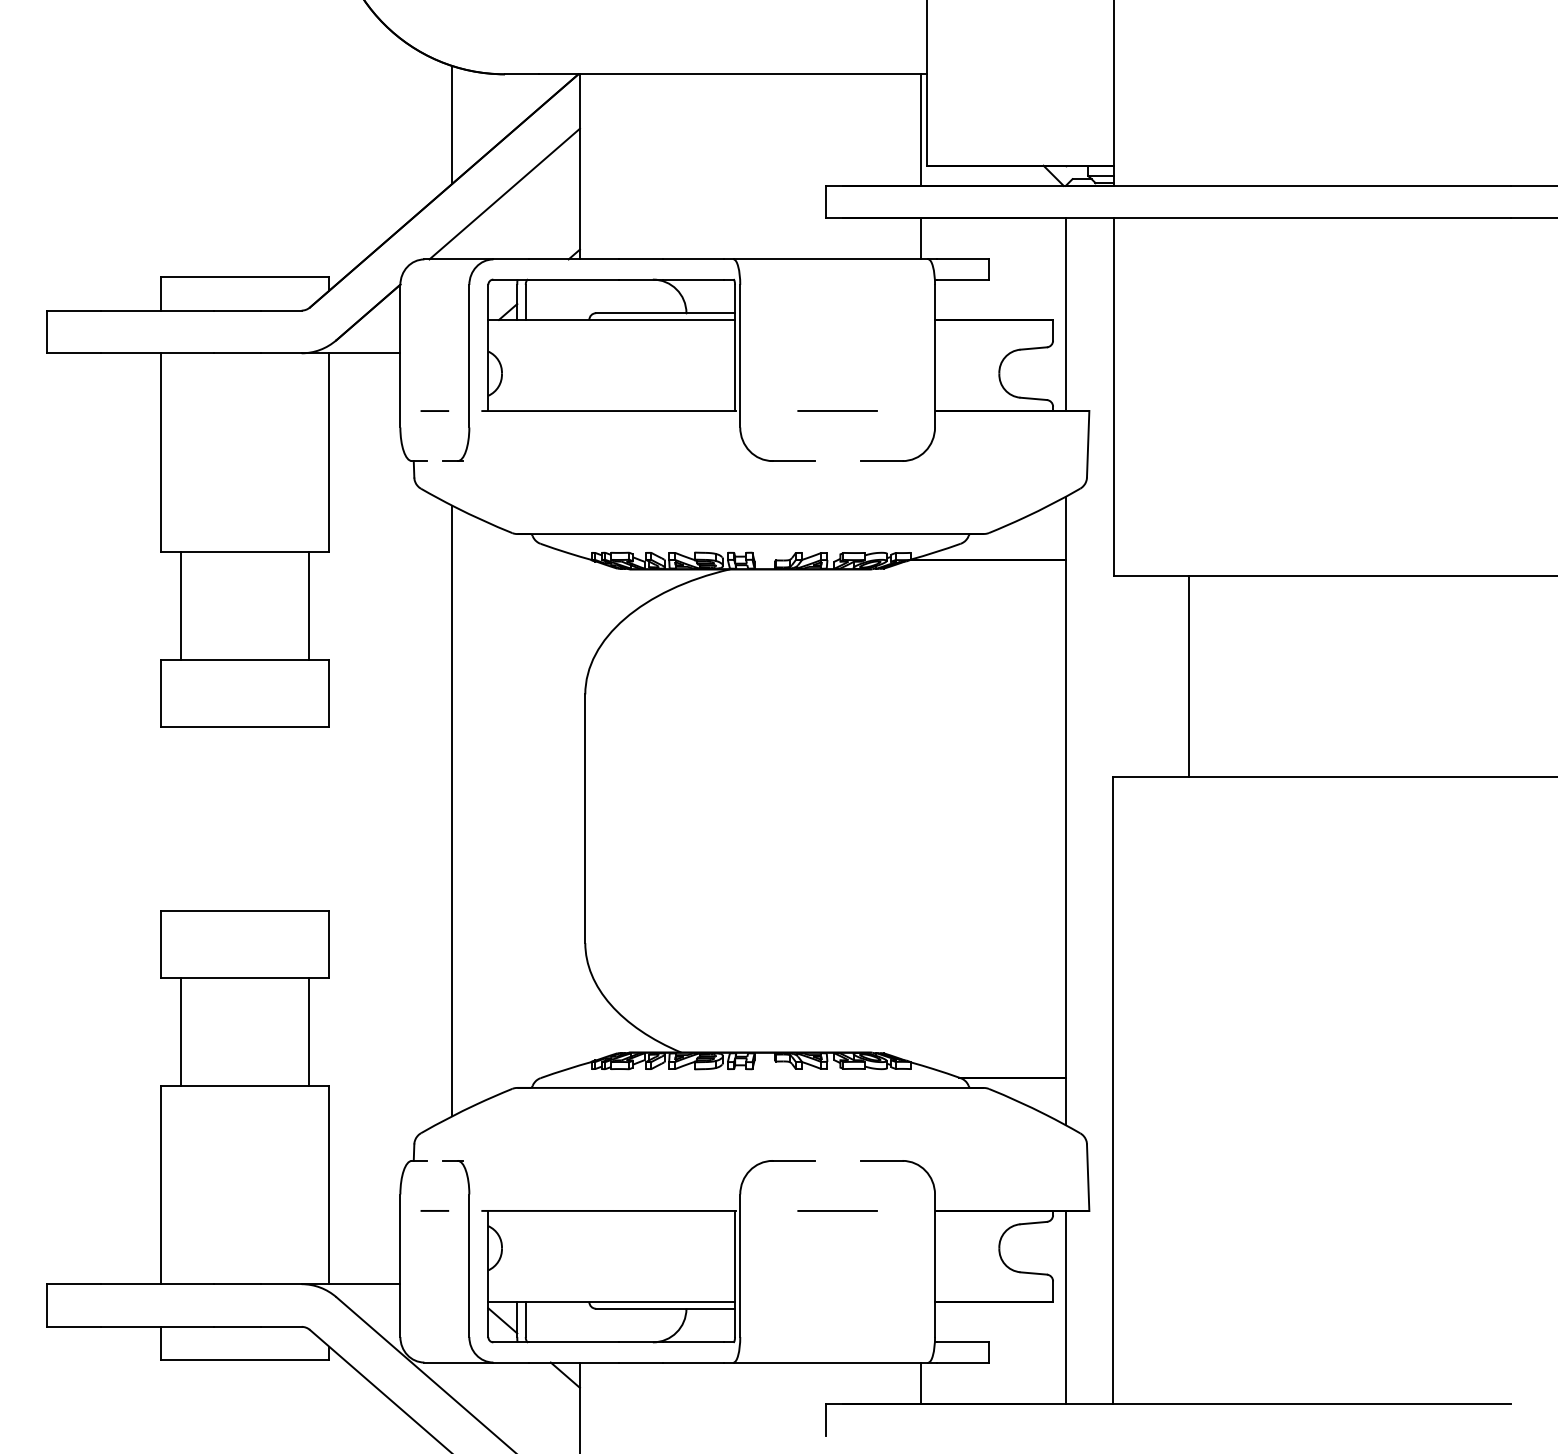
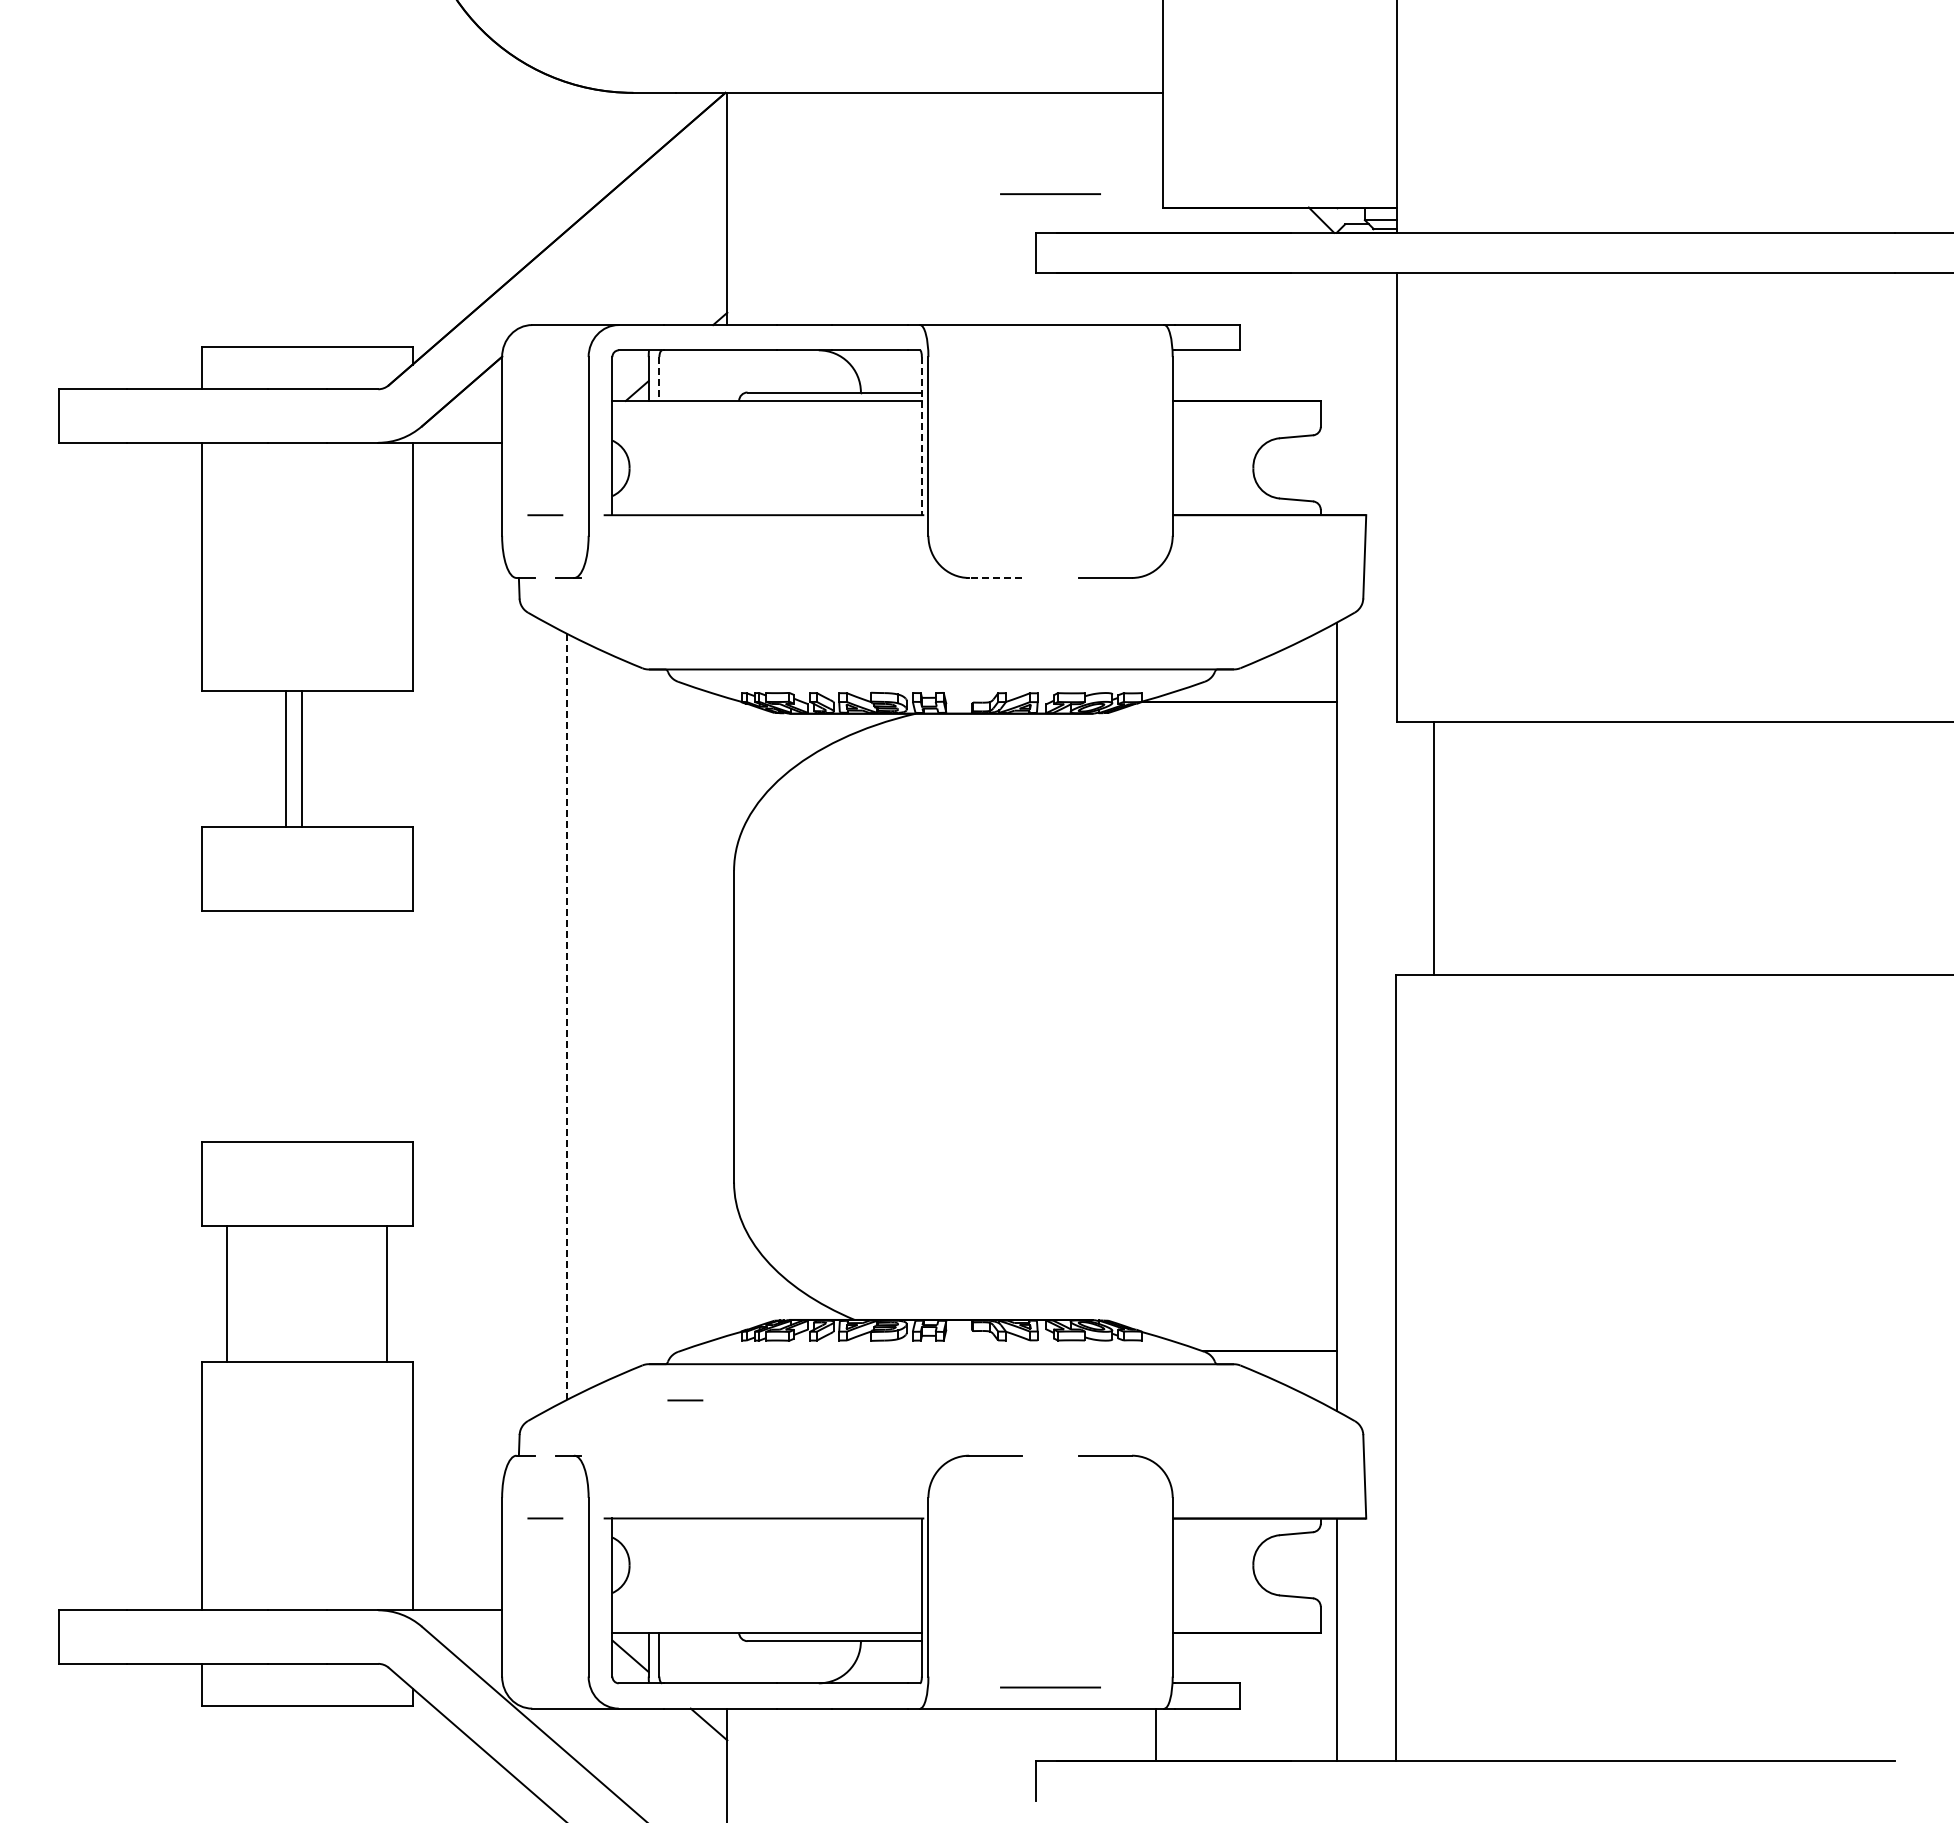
line: (451, 125) -> (566, 156), removed
line: (921, 129) -> (1155, 162), removed
line: (504, 194) -> (632, 243), removed
line: (921, 238) -> (1155, 298), removed
line: (525, 302) -> (659, 379), solid -> dashed
line: (1065, 313) -> (1336, 393), removed
line: (734, 348) -> (921, 436), solid -> dashed
line: (837, 410) -> (1050, 193), moved
line: (793, 460) -> (995, 577), solid -> dashed
line: (181, 605) -> (302, 758), moved
line: (308, 605) -> (286, 758), moved
line: (1189, 676) -> (1433, 848), moved
line: (451, 811) -> (566, 1017), solid -> dashed
line: (546, 1116) -> (685, 1400), added
line: (837, 1210) -> (1050, 1687), moved

